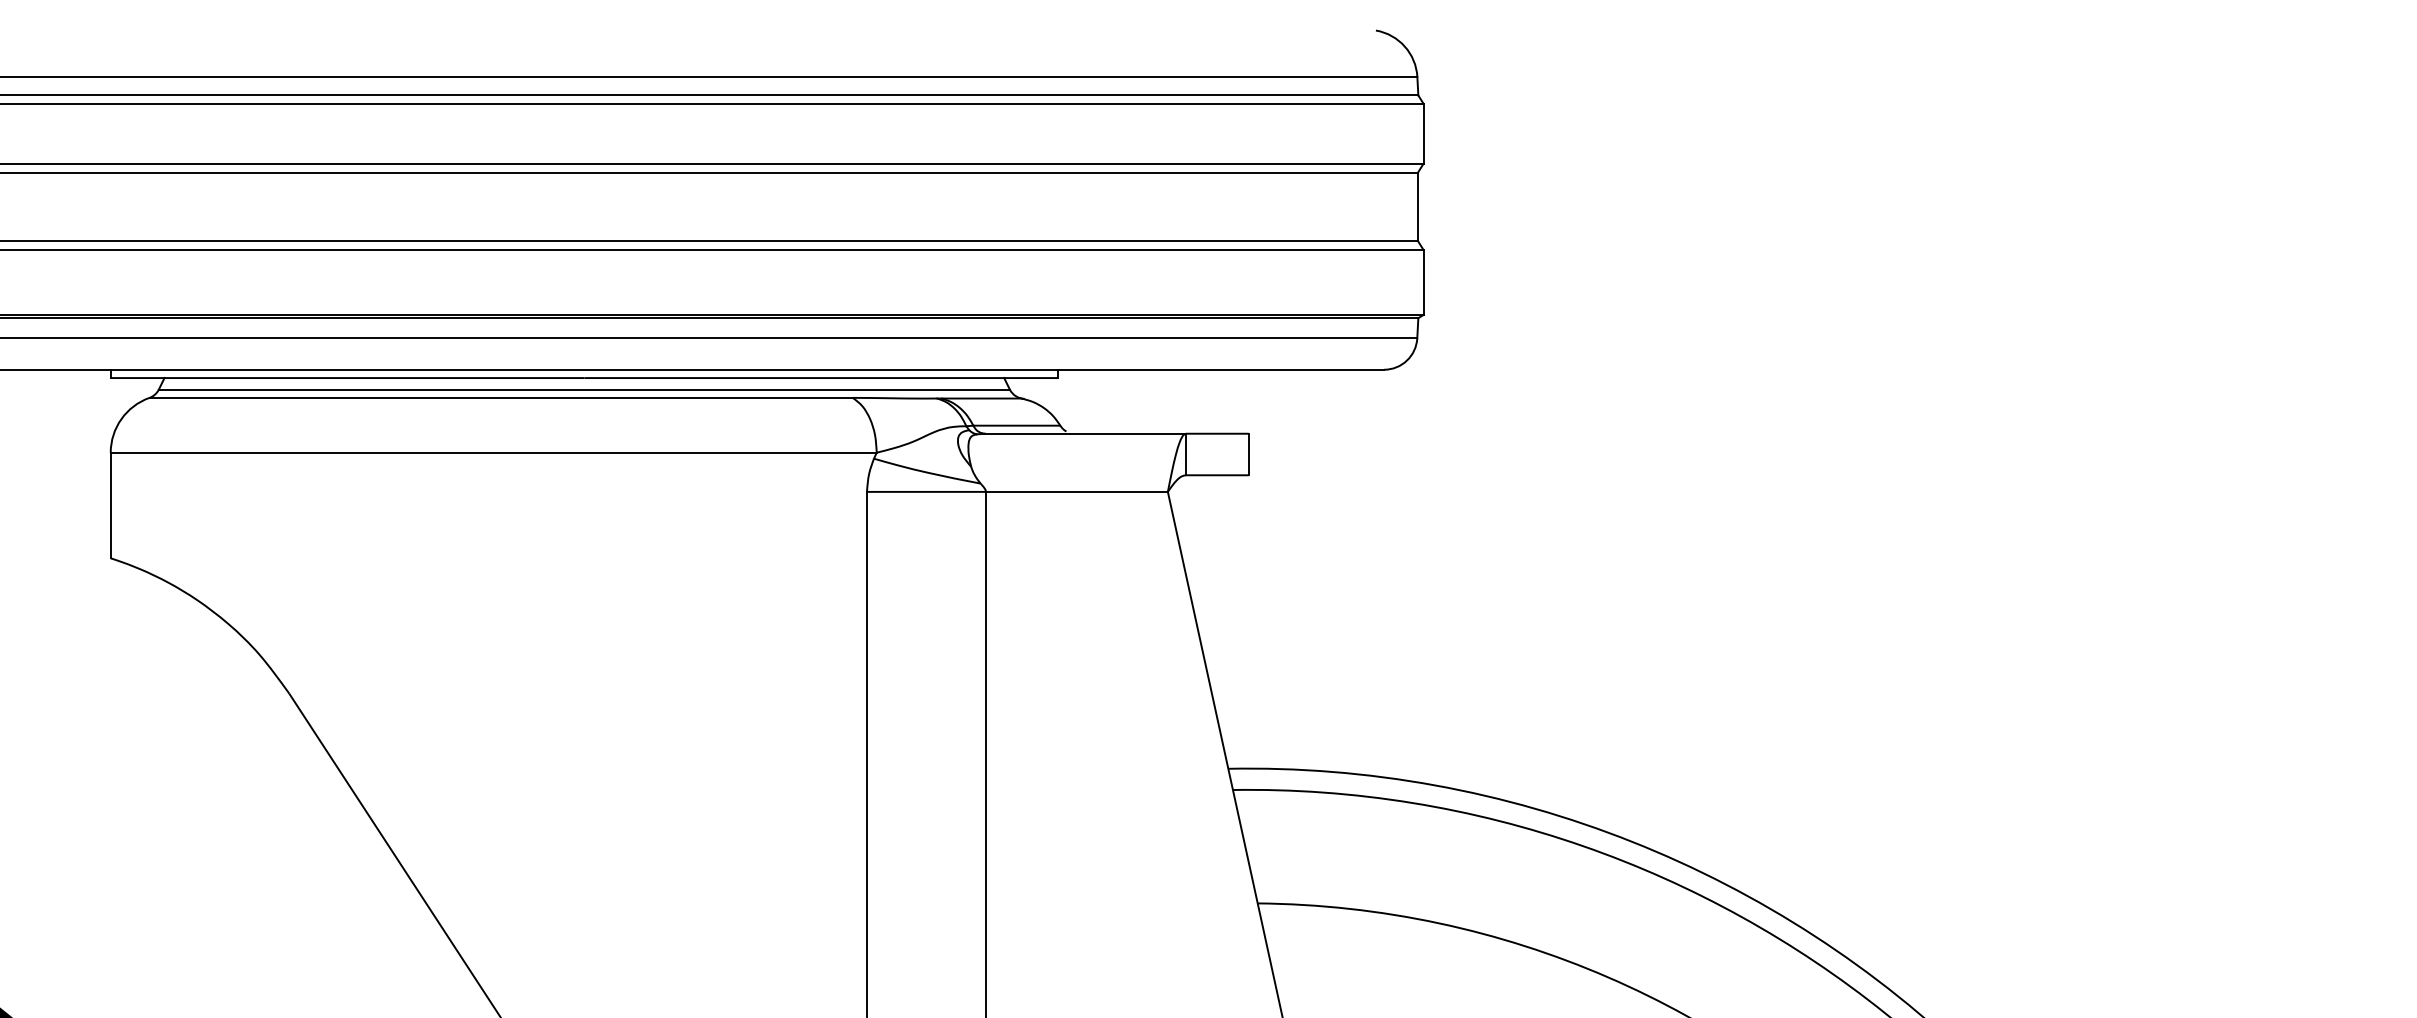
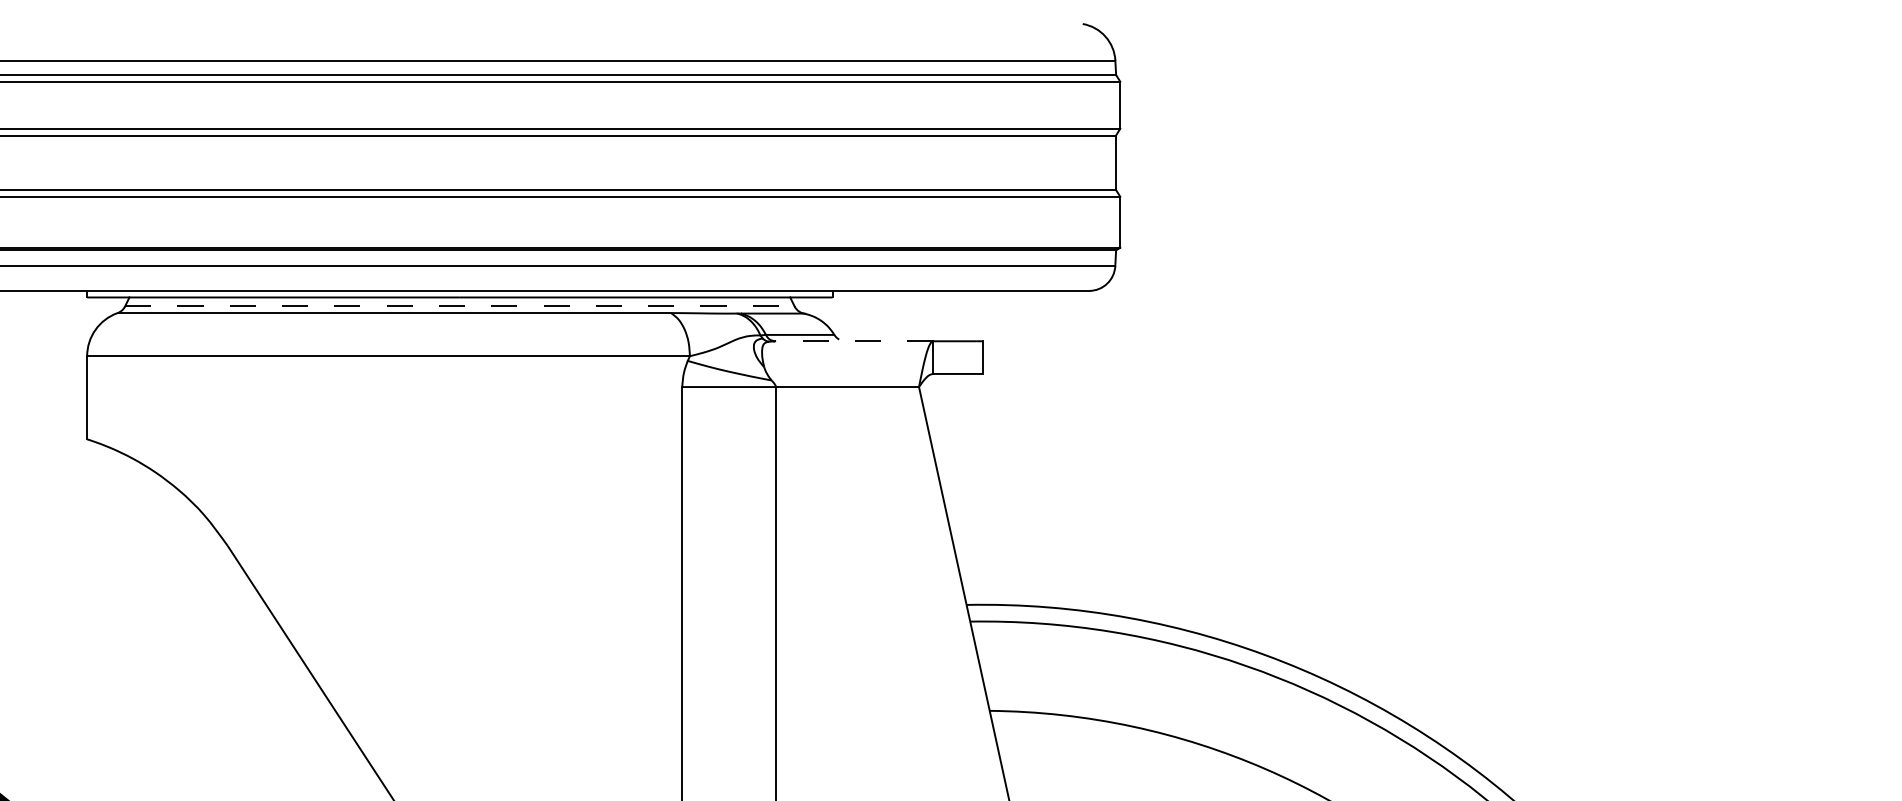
line: (583, 389) -> (459, 306), solid -> dashed
line: (1084, 434) -> (853, 341), solid -> dashed

